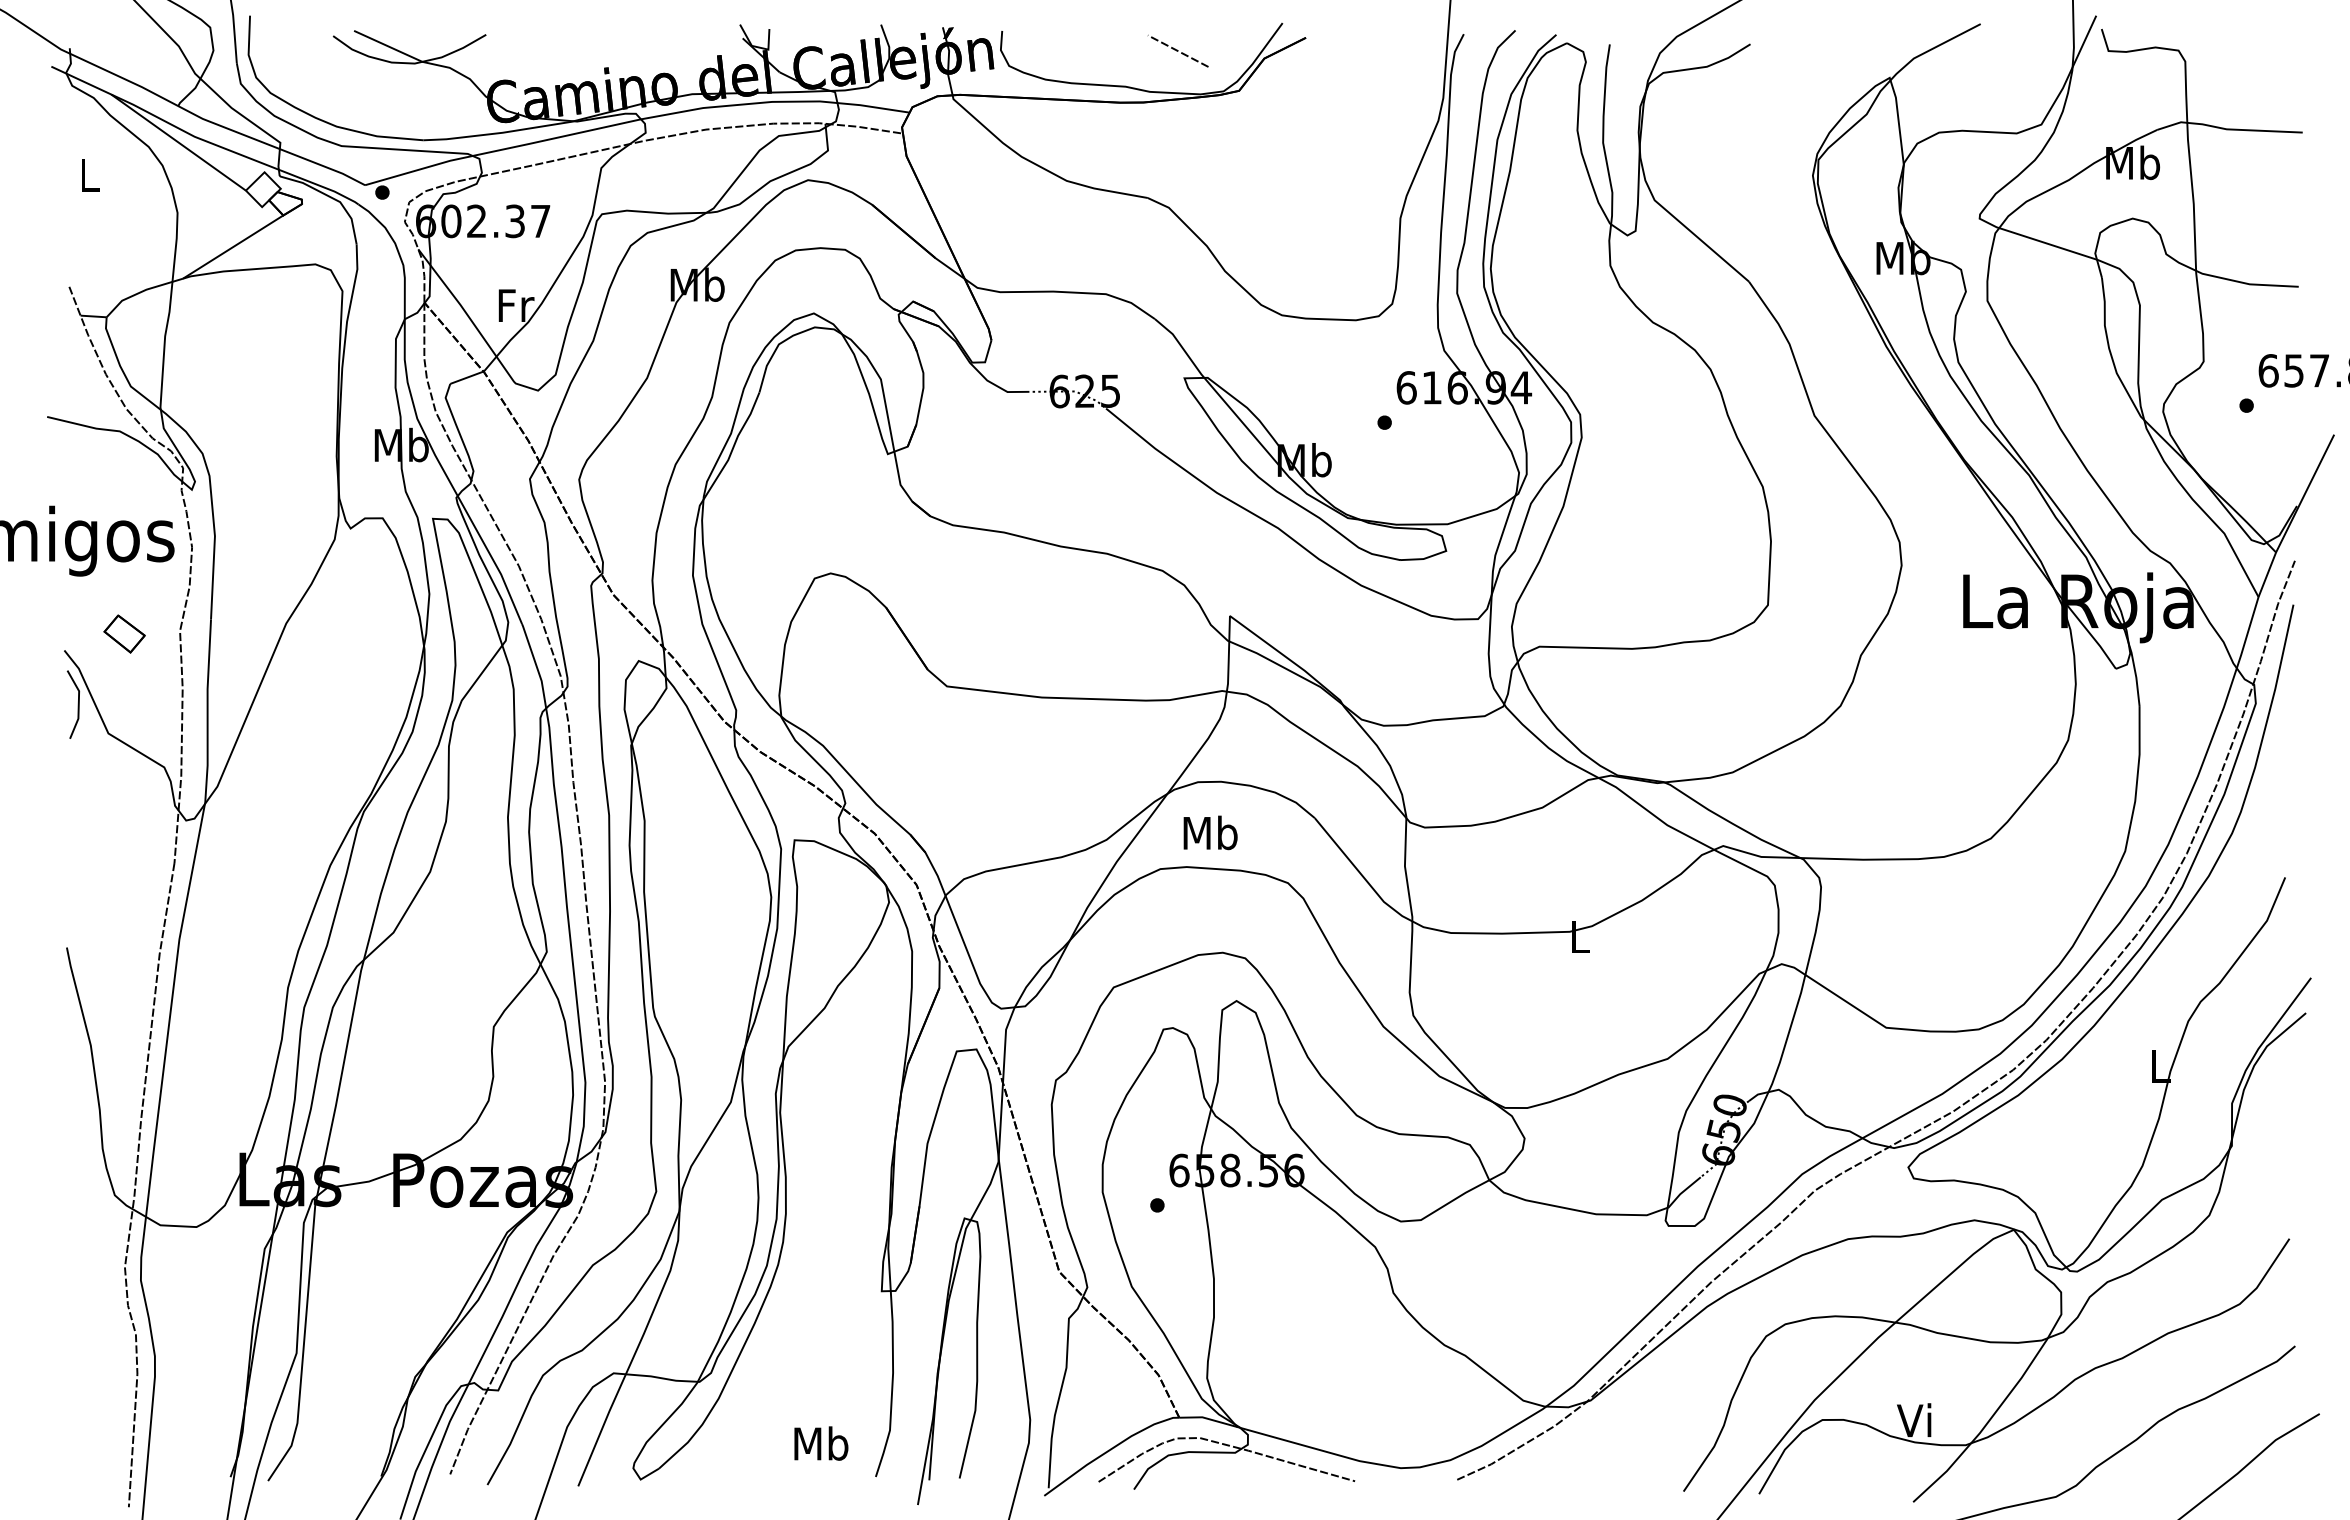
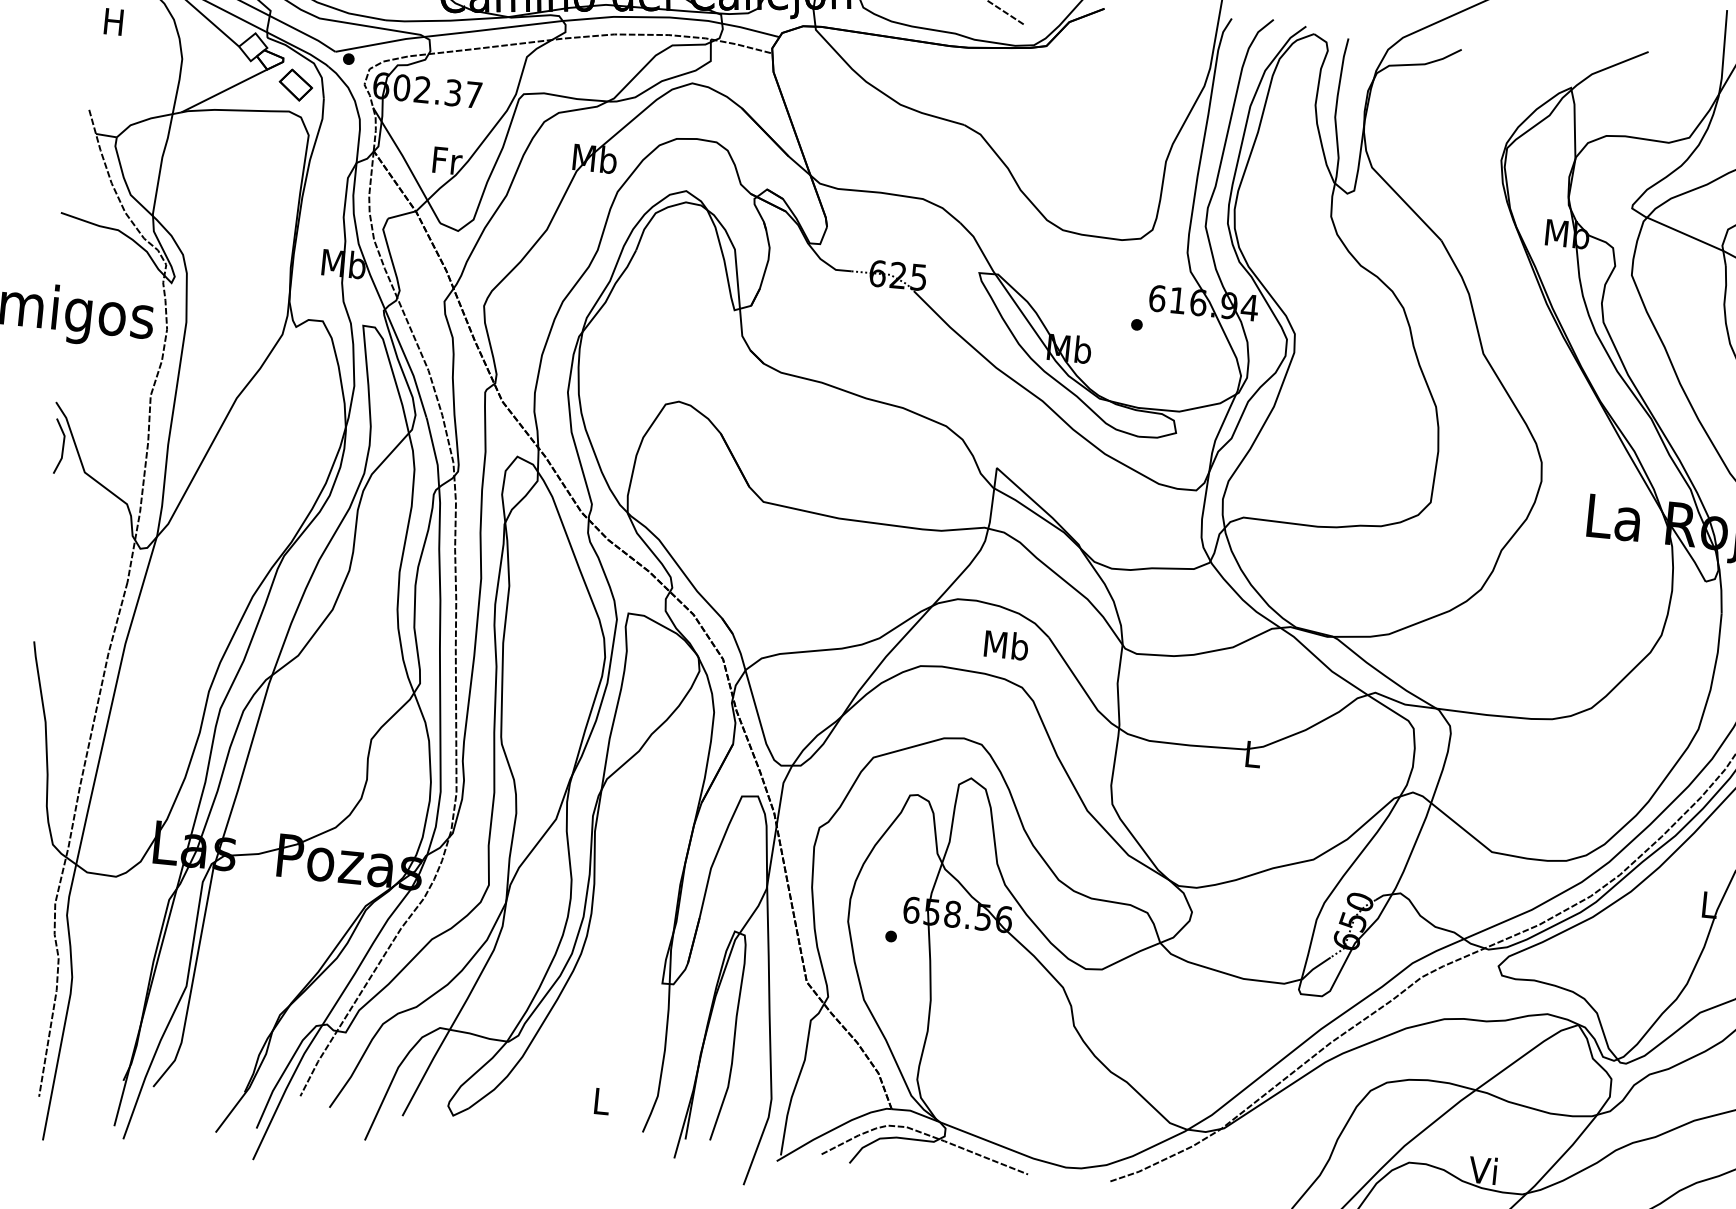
text: (88, 175) -> (113, 21), L -> H
part: (124, 633) -> (295, 84), moved
text: (1210, 832) -> (1006, 644), moved
text: (821, 1443) -> (601, 1101), Mb -> L

